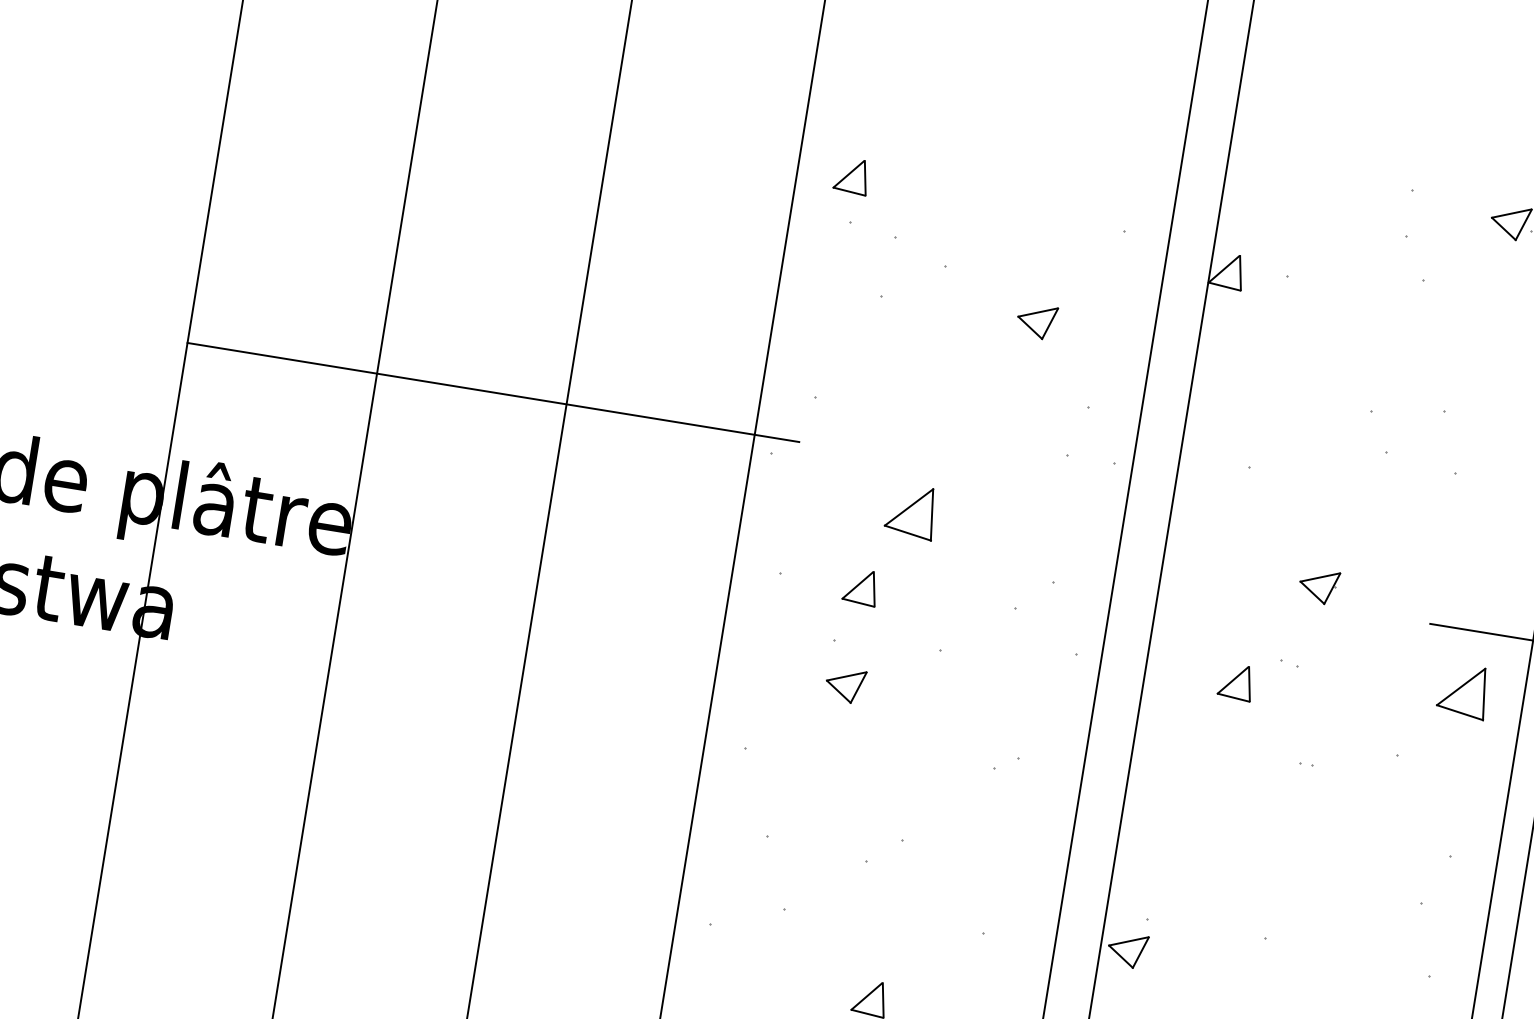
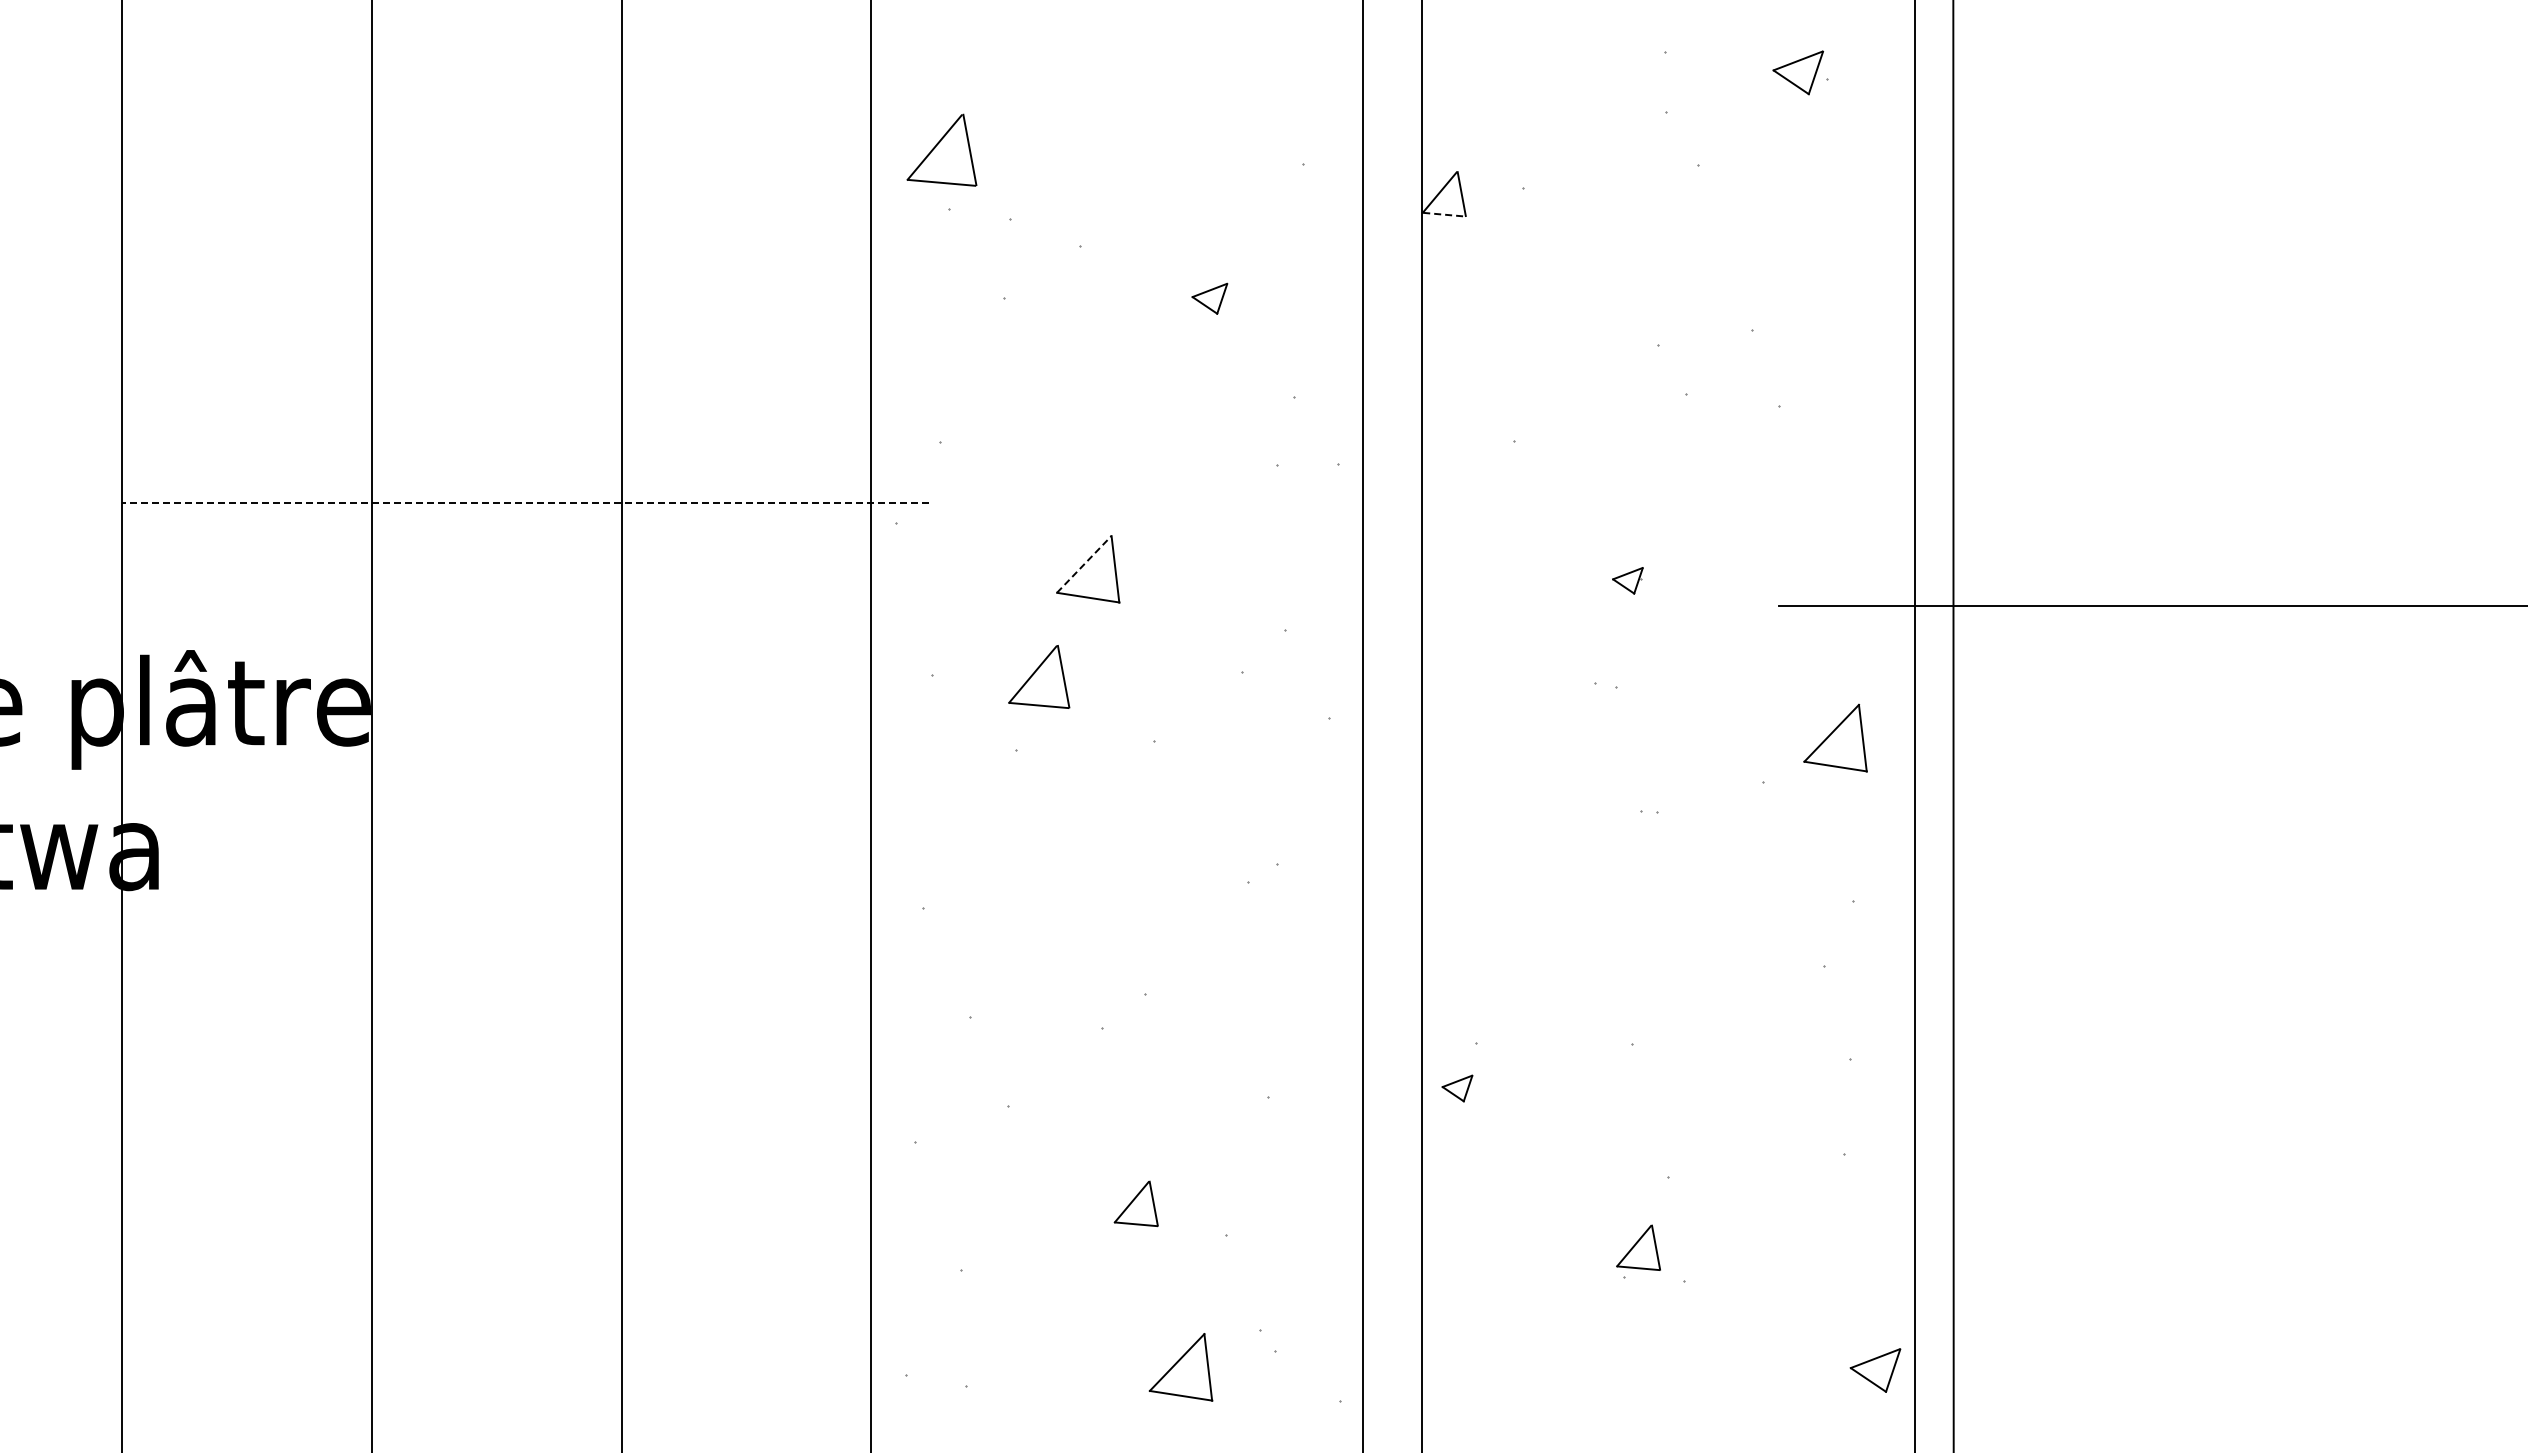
part: (851, 176) -> (941, 150), size x1.6
line: (1224, 286) -> (1444, 214), solid -> dashed
part: (1036, 321) -> (1209, 298), size x0.7
line: (493, 392) -> (525, 503), solid -> dashed
line: (909, 507) -> (1084, 564), solid -> dashed
part: (1318, 586) -> (1627, 580), size x0.6
part: (860, 587) -> (1038, 677), size x1.4
part: (1236, 682) -> (1541, 721), removed
part: (845, 685) -> (1039, 806), removed
part: (1463, 690) -> (1835, 737), moved
part: (1127, 950) -> (1457, 1088), size x0.6

